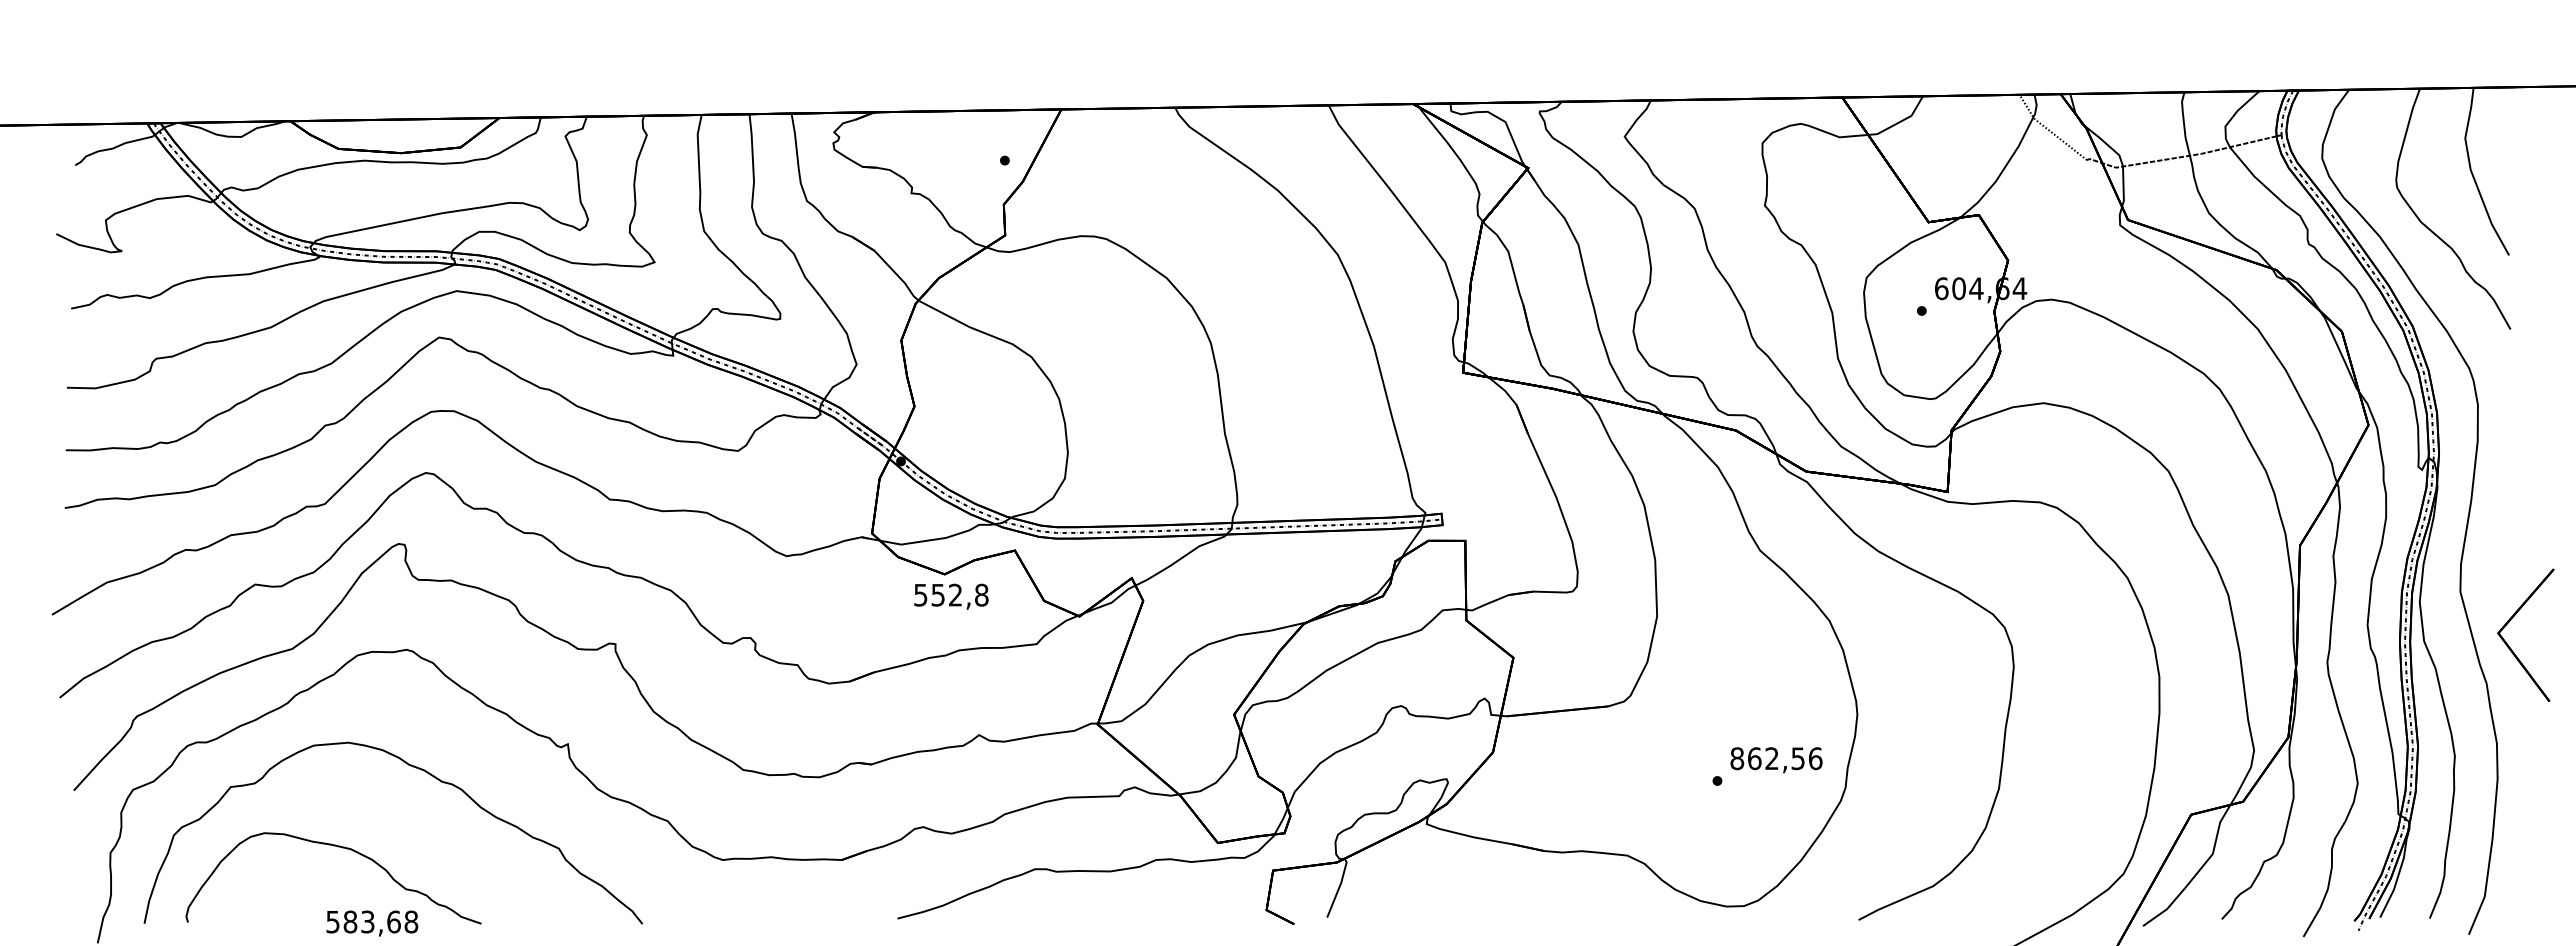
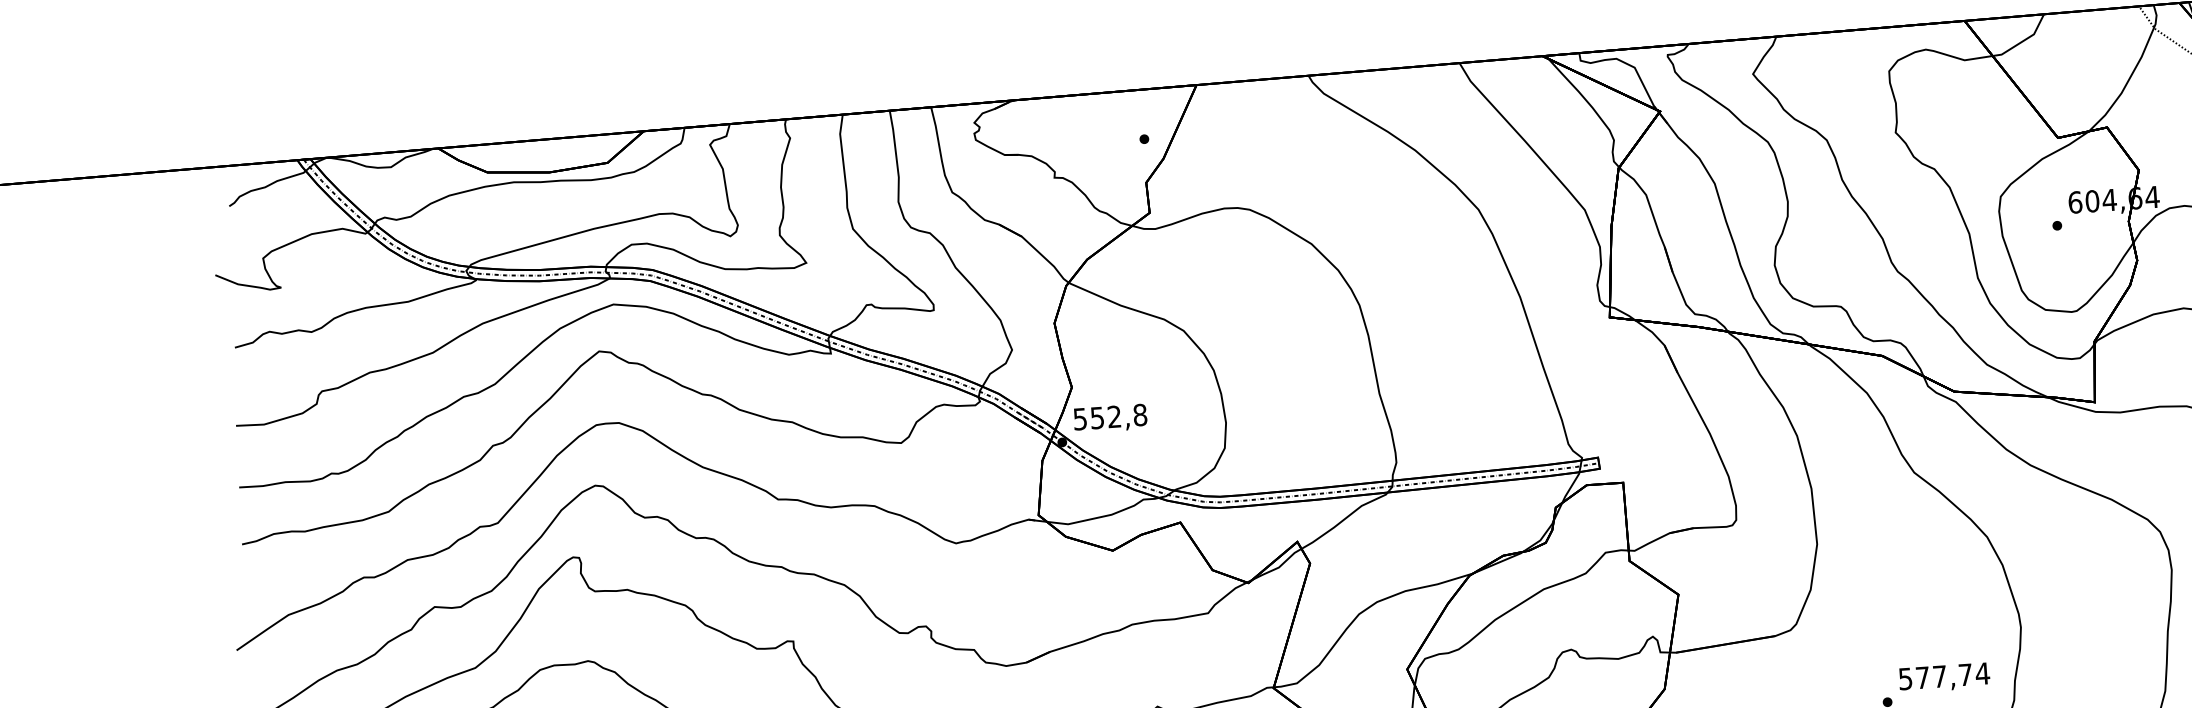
text: (951, 596) -> (1110, 418), moved
text: (1776, 758) -> (1944, 676), 862,56 -> 577,74

